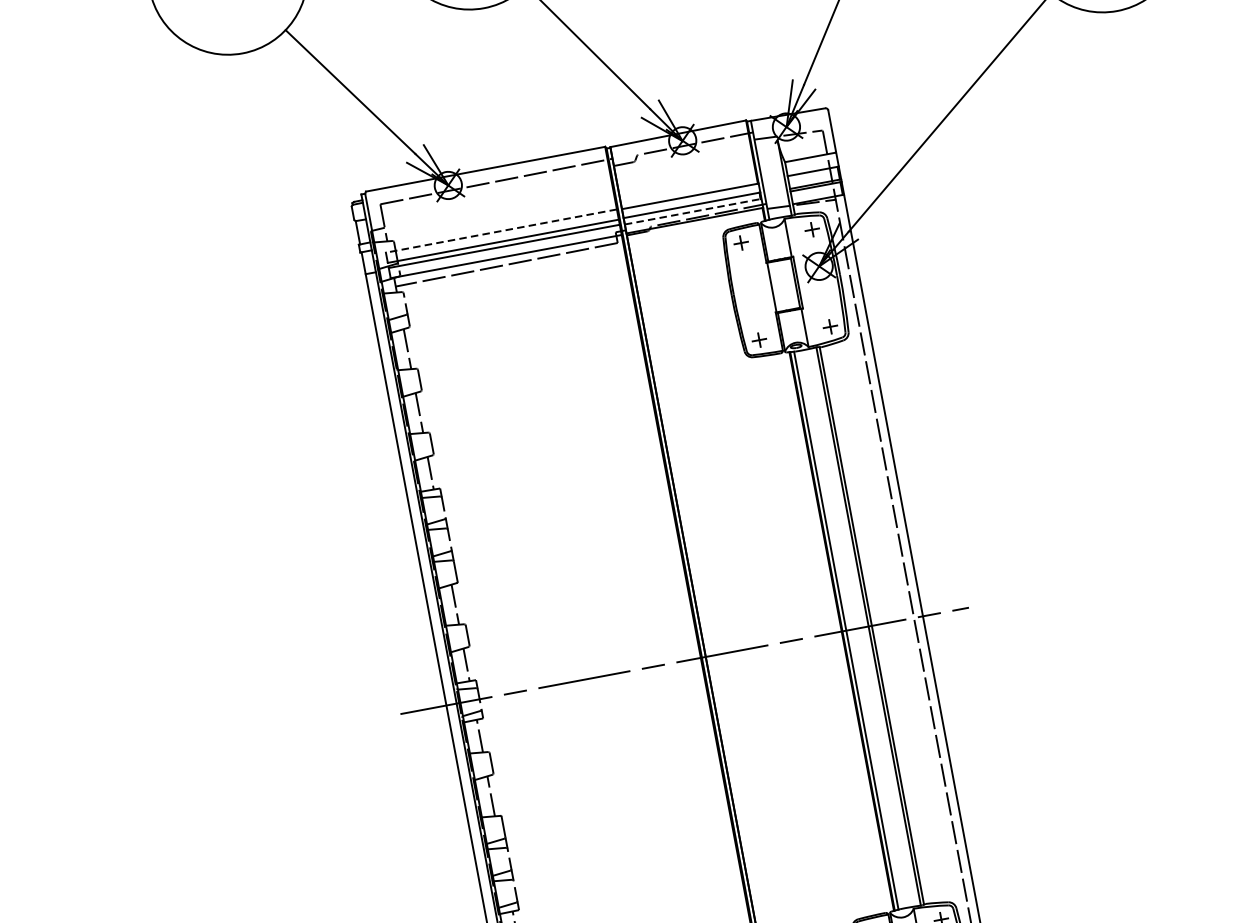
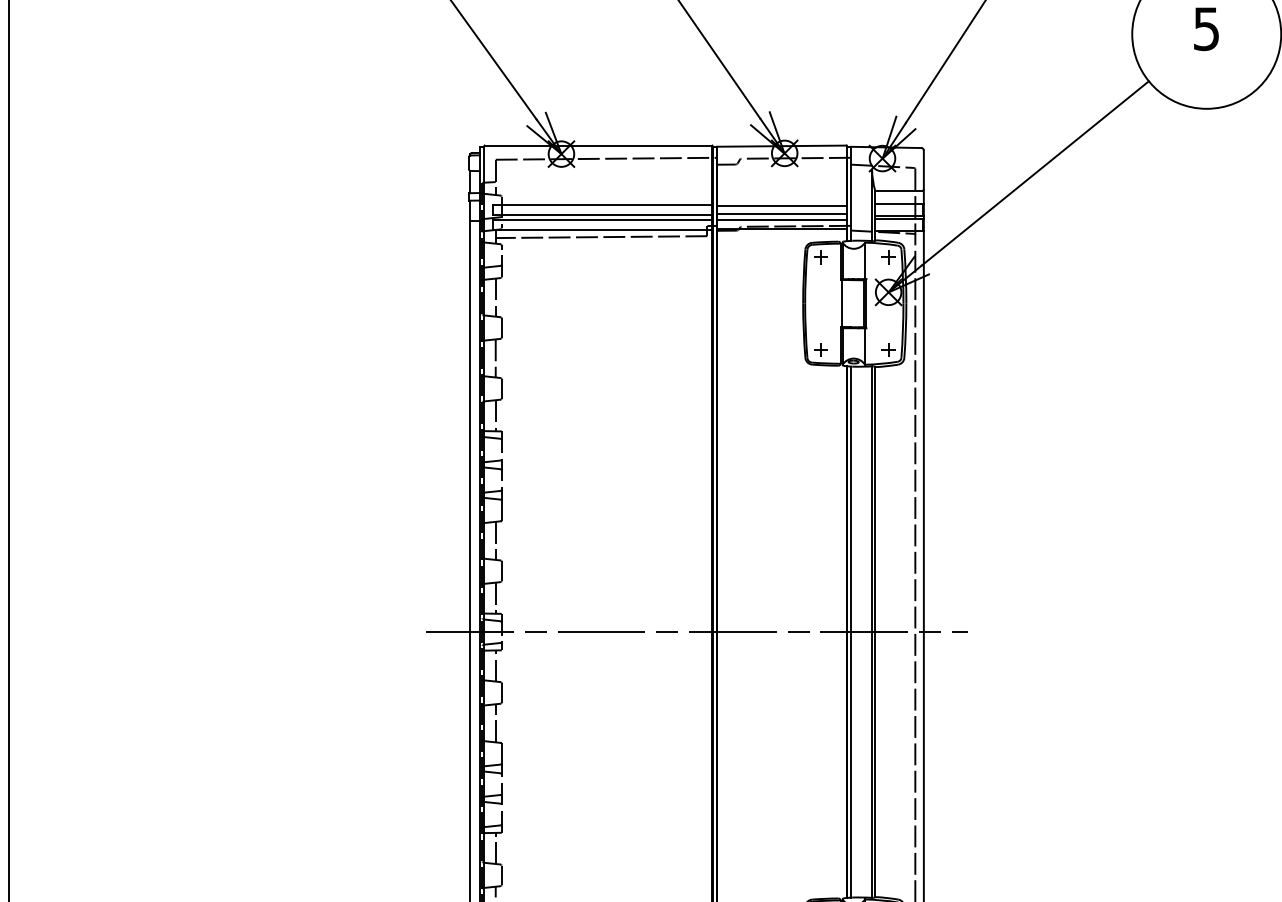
line: (693, 211) -> (782, 220), dashed -> solid
line: (501, 231) -> (602, 205), dashed -> solid

